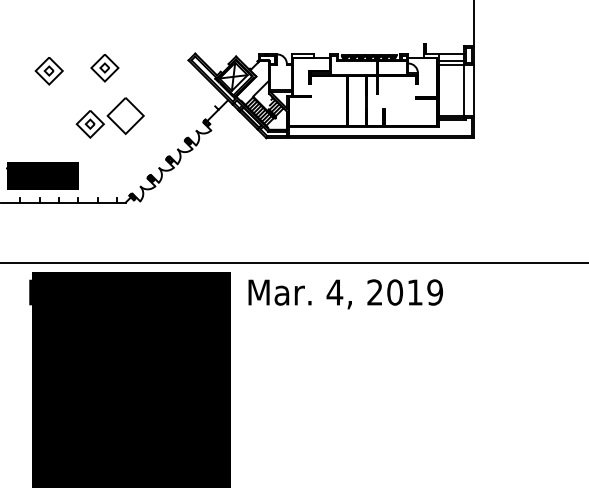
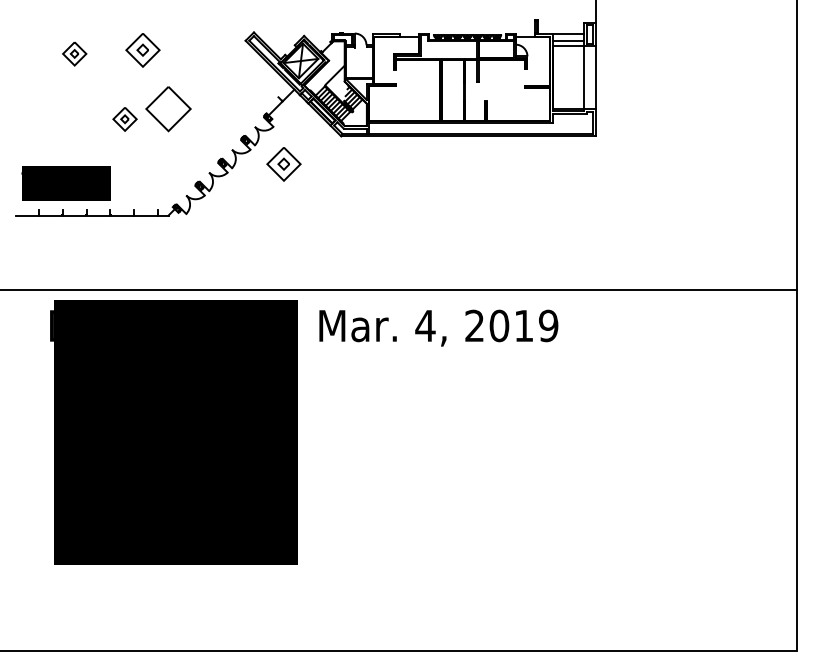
part: (49, 70) -> (74, 53), size x0.7
part: (89, 124) -> (124, 119), size x0.7
part: (219, 161) -> (283, 164), added

